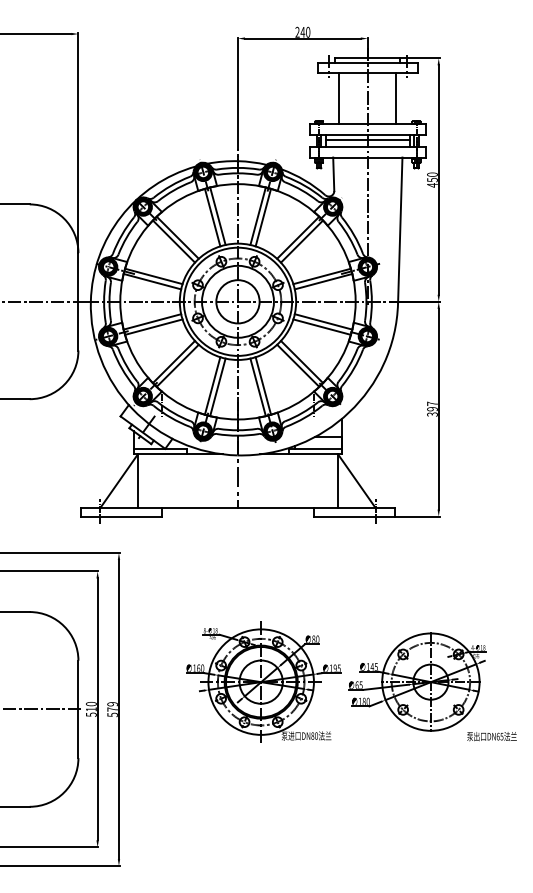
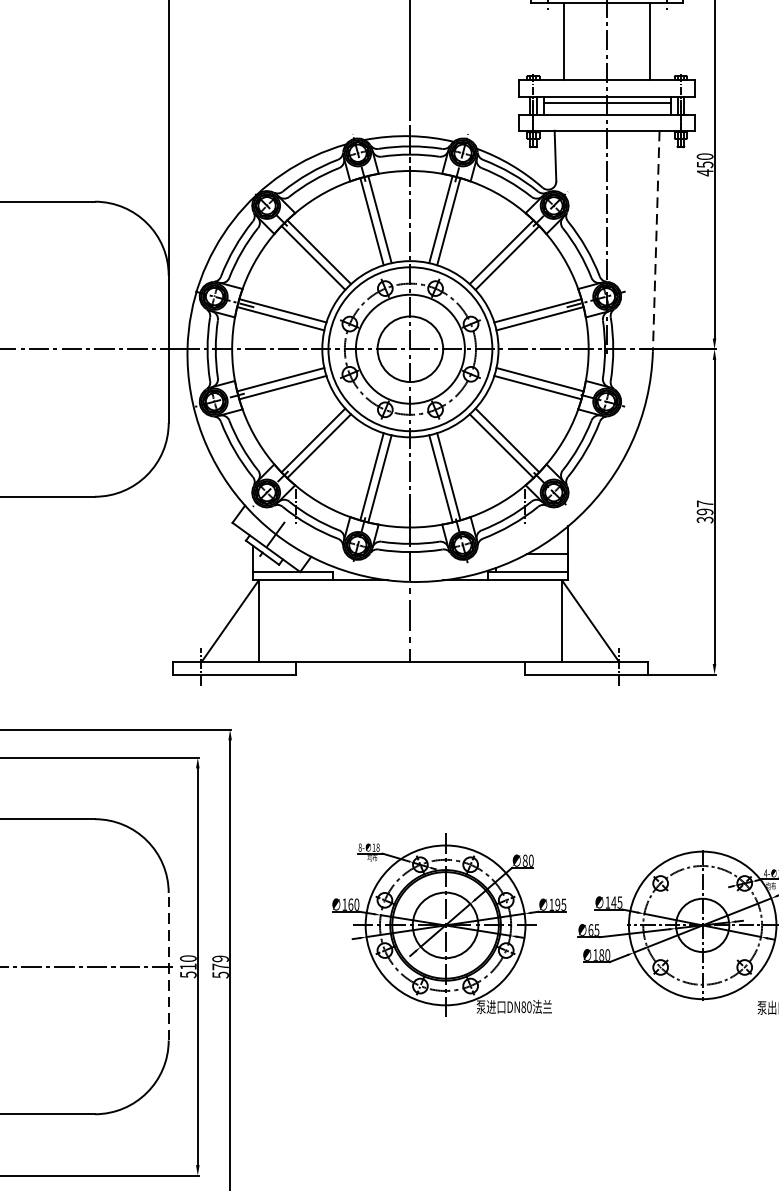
line: (400, 230) -> (656, 241), solid -> dashed
line: (78, 709) -> (168, 966), solid -> dashed

